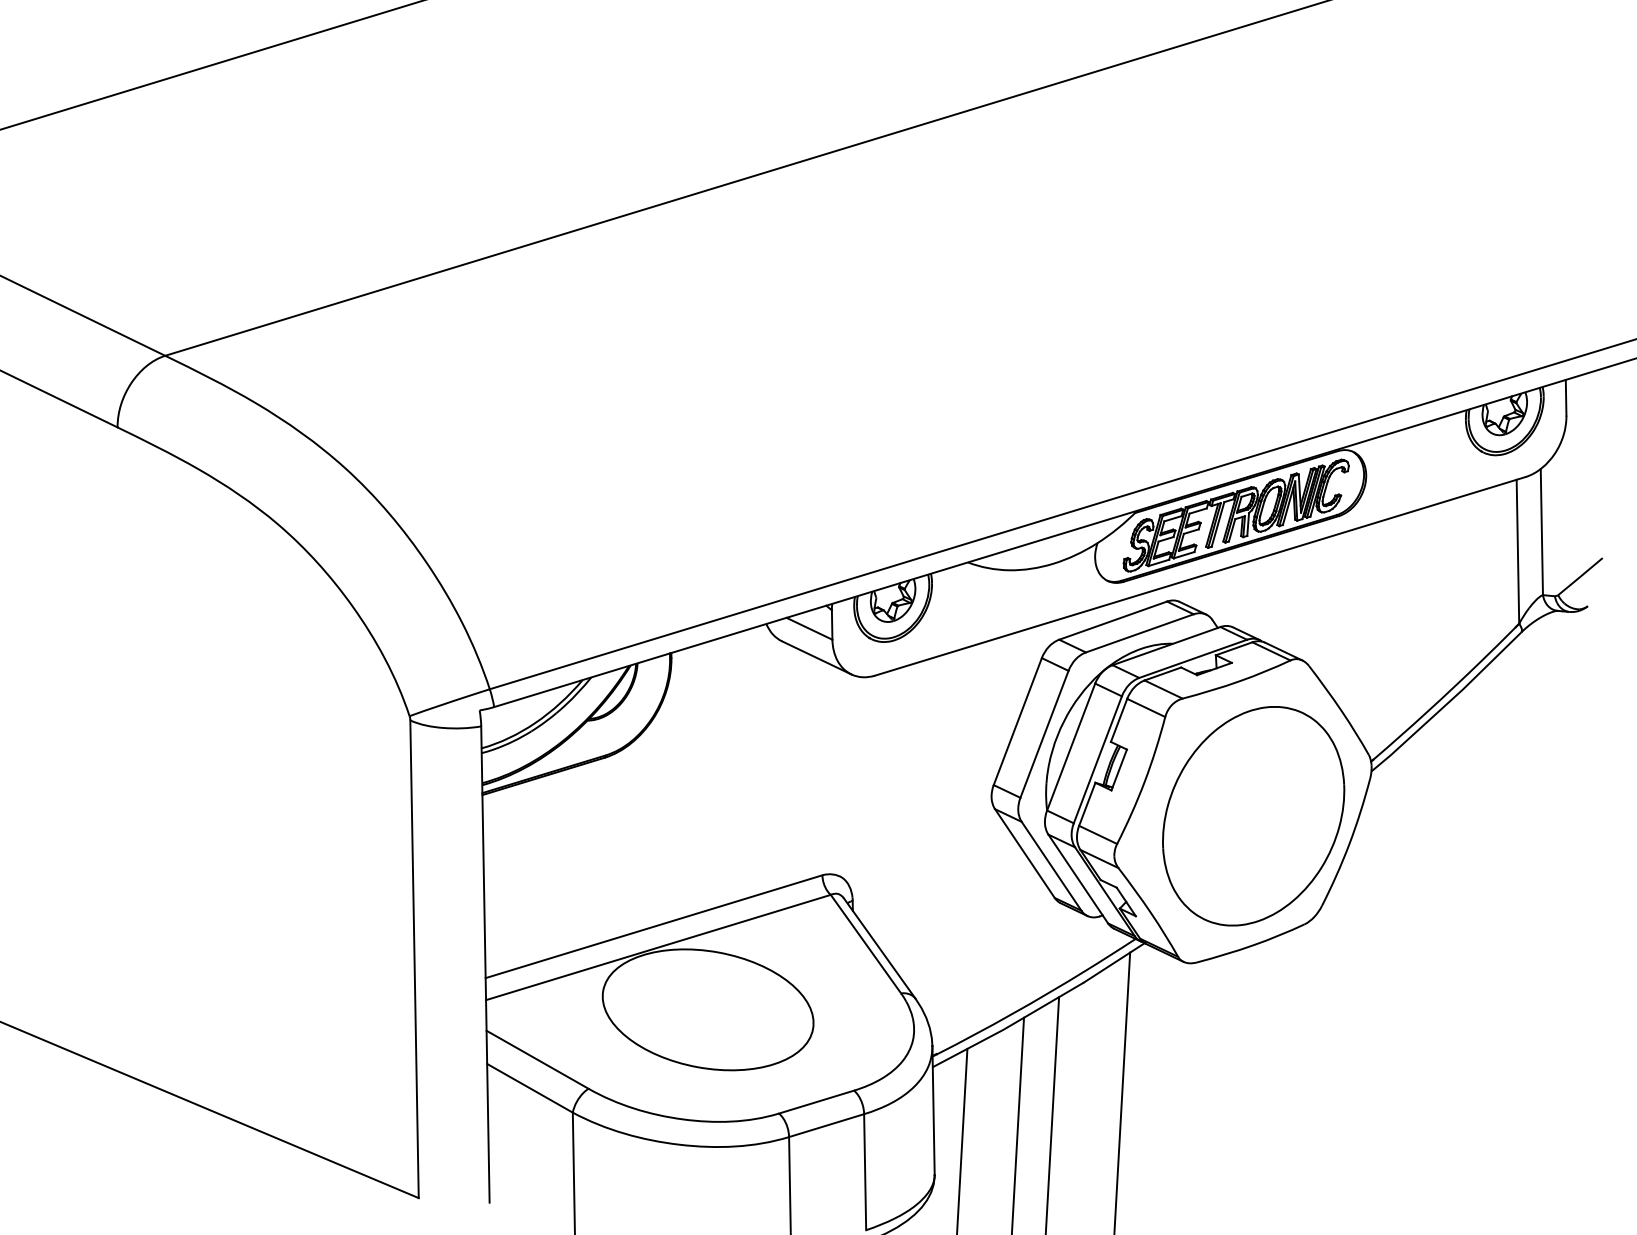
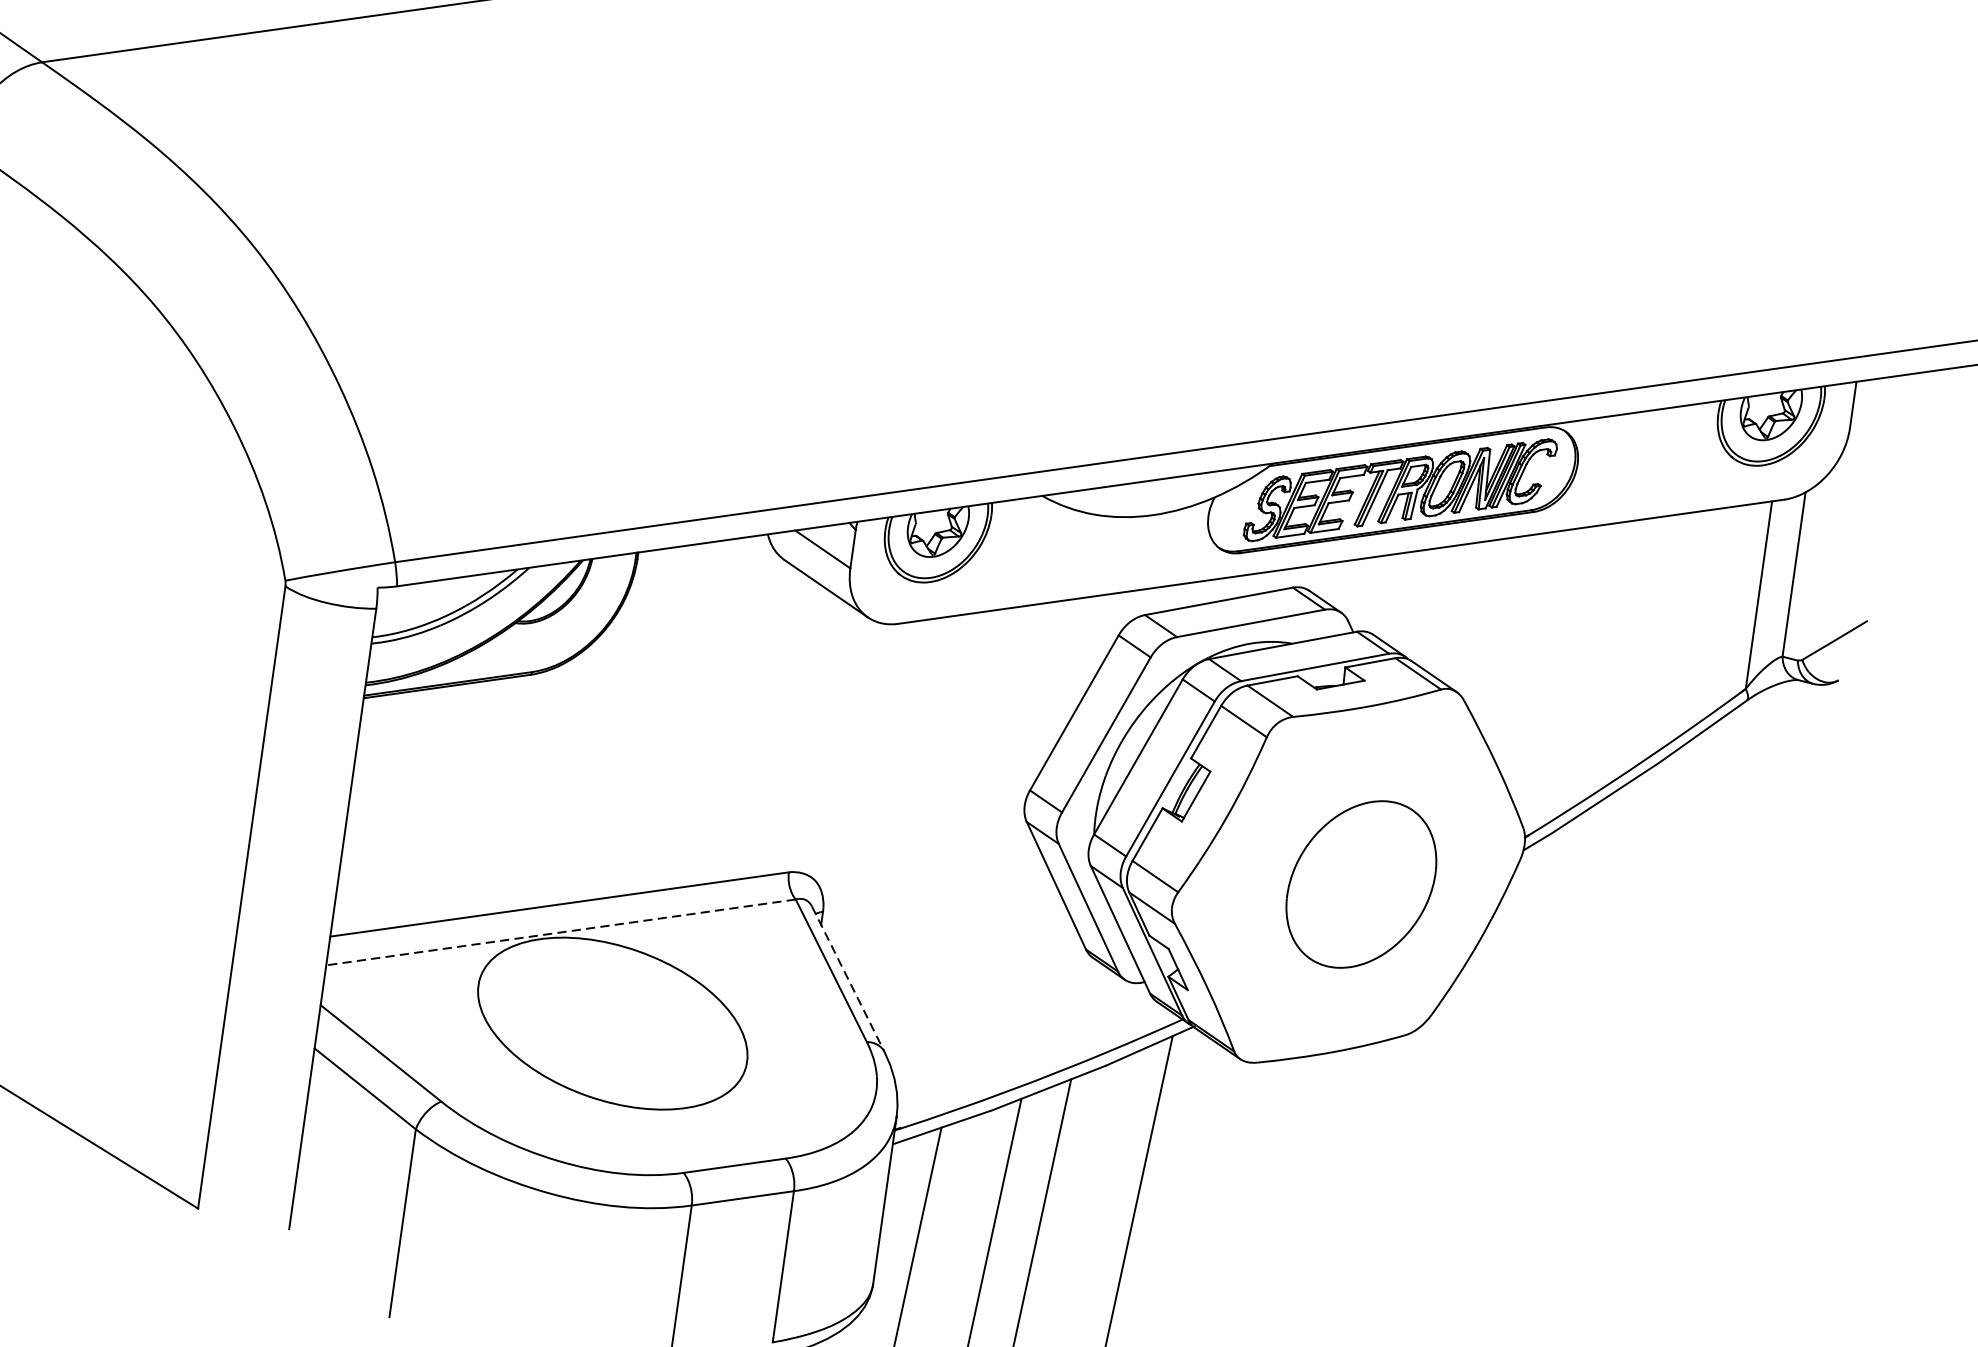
part: (1253, 816) -> (1360, 884), size x0.6
line: (657, 947) -> (559, 932), solid -> dashed
line: (879, 948) -> (847, 979), solid -> dashed

